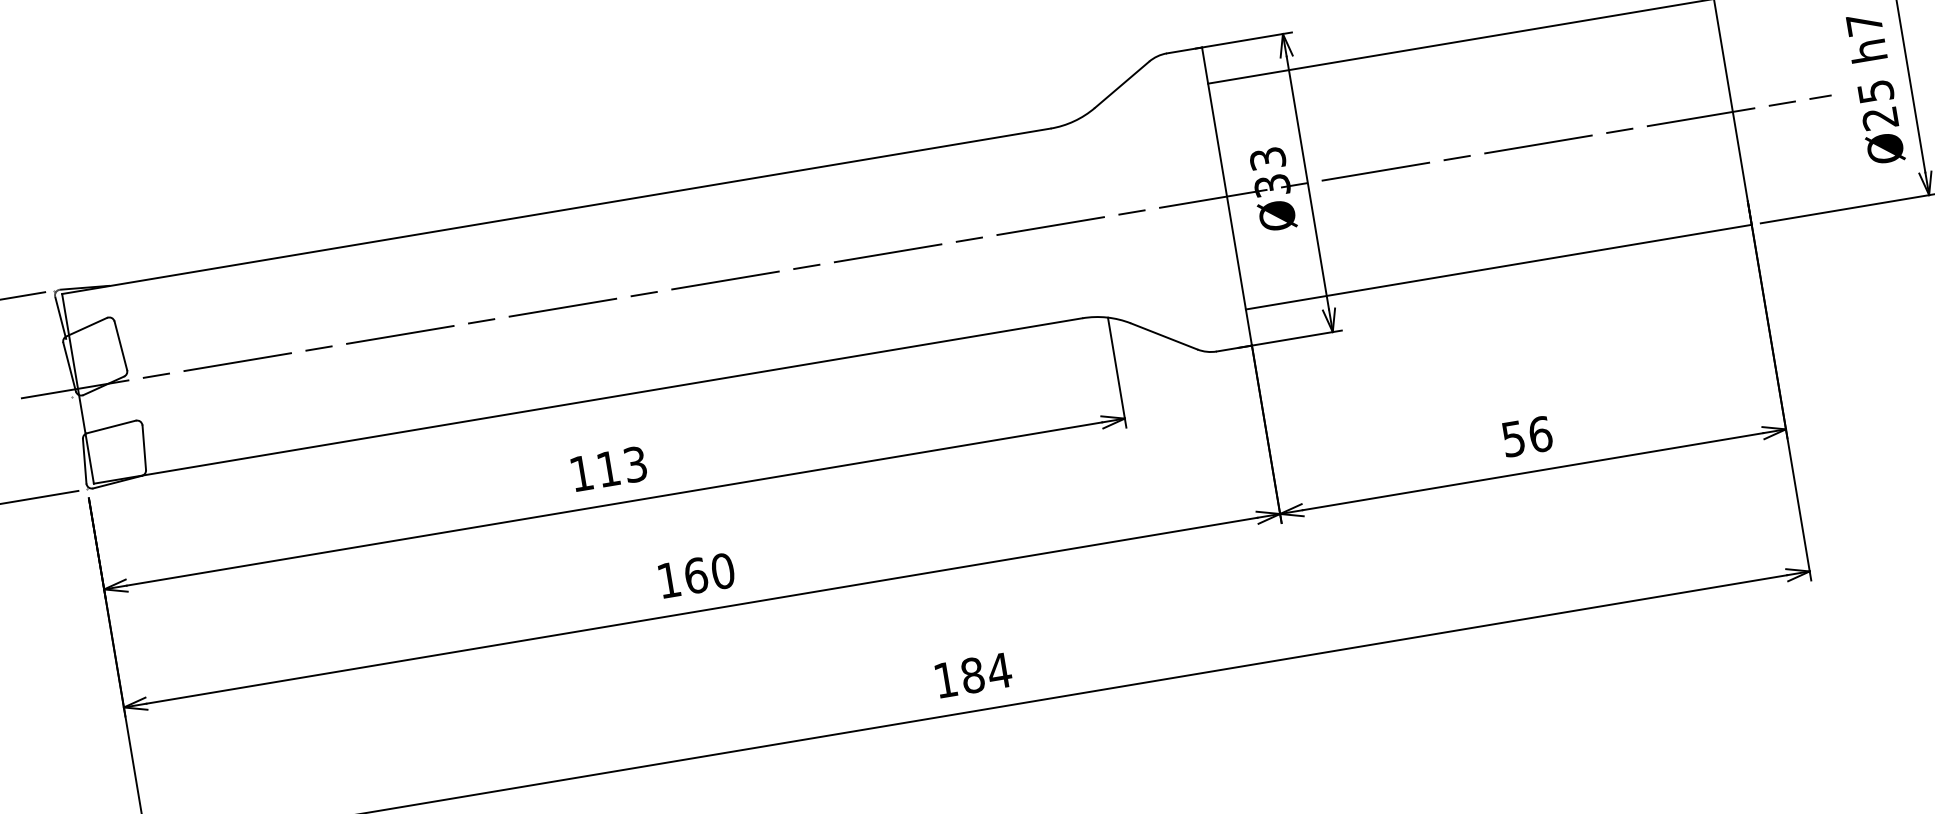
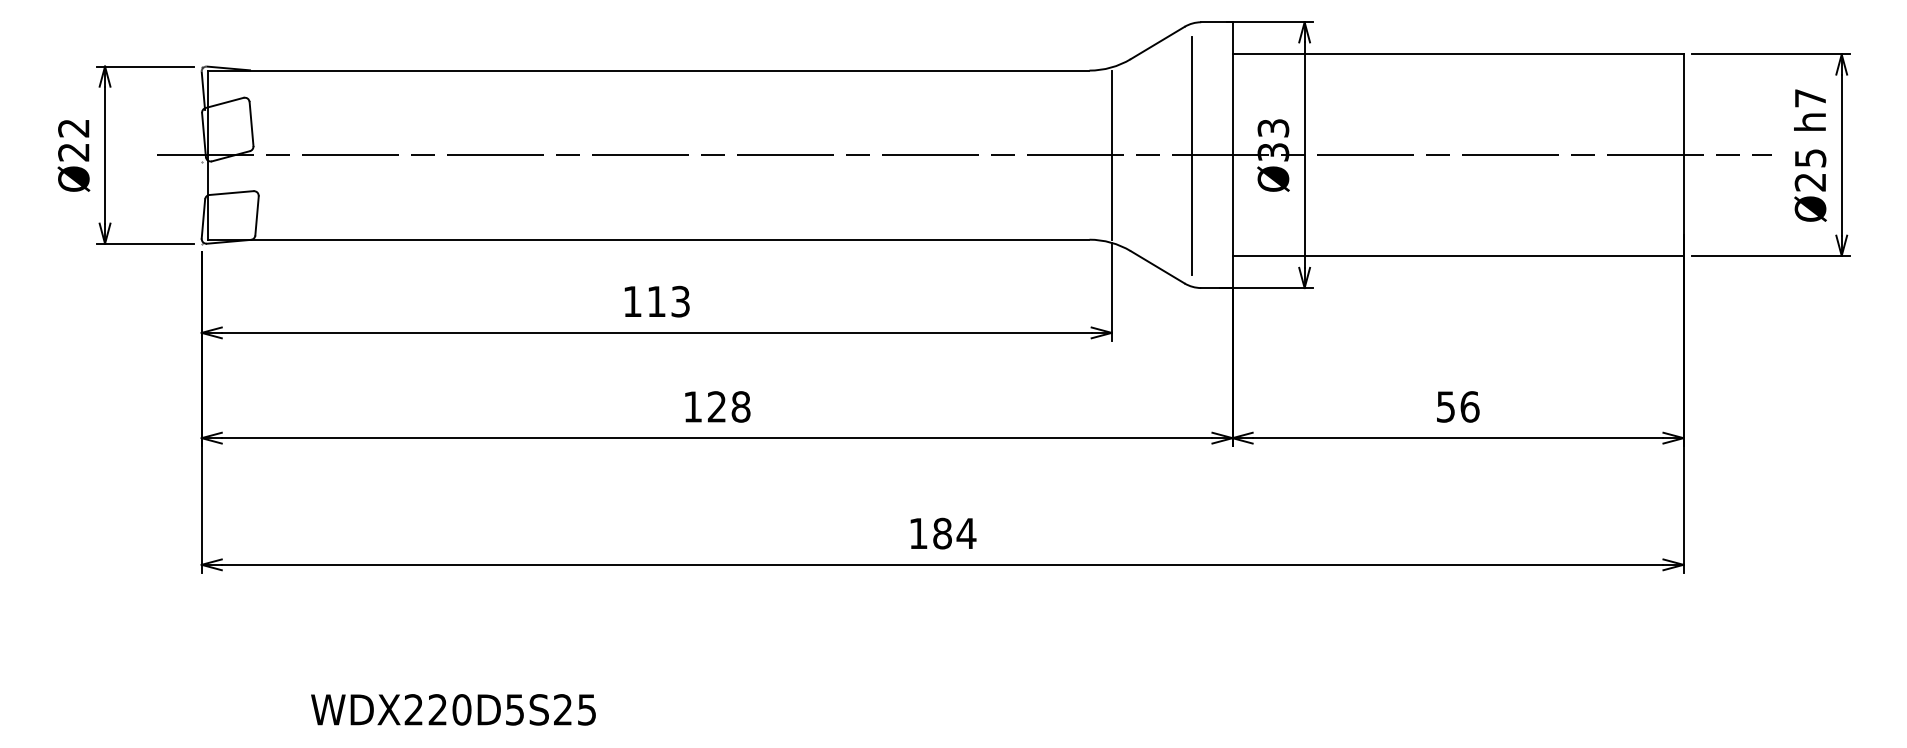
line: (1182, 204) -> (1192, 155), added
line: (1091, 218) -> (1111, 154), added
text: (708, 573) -> (728, 406), 160 -> 128

